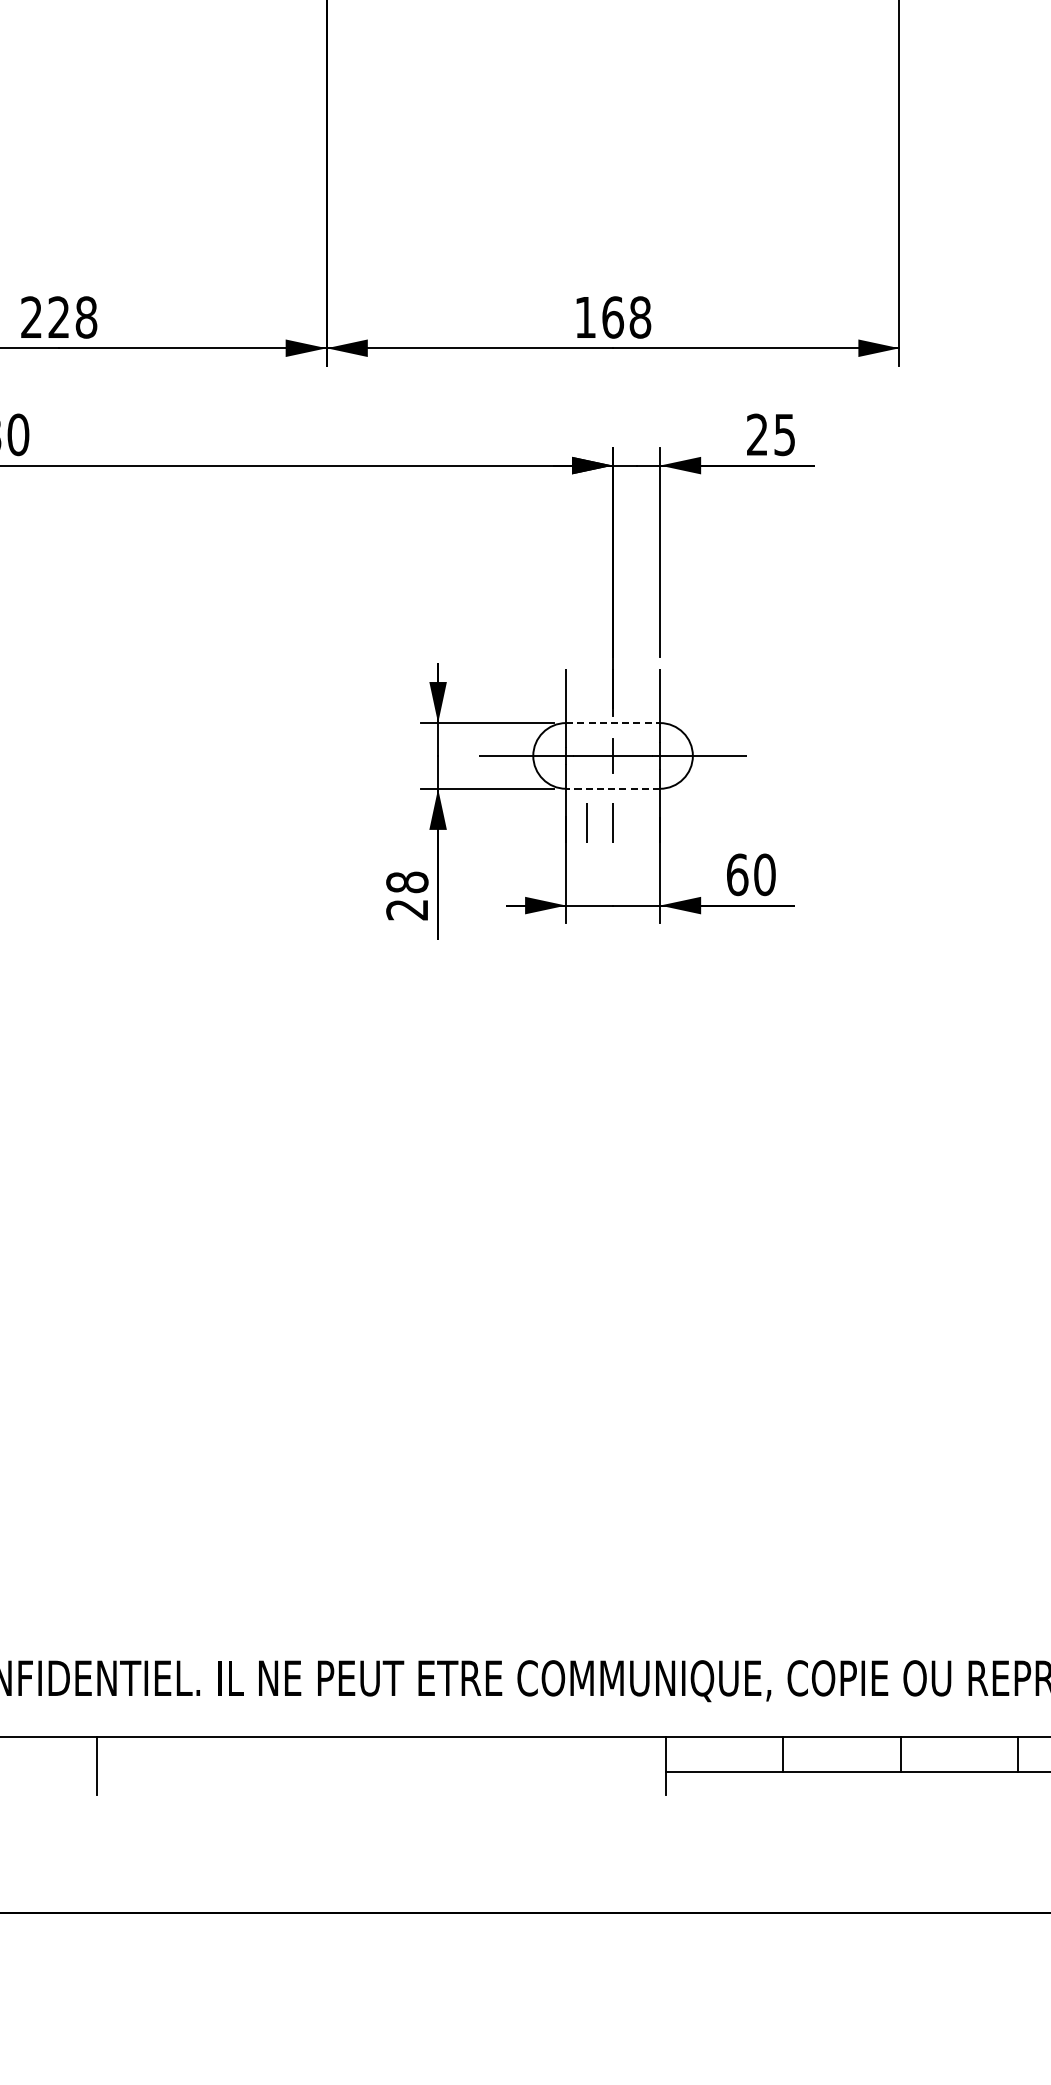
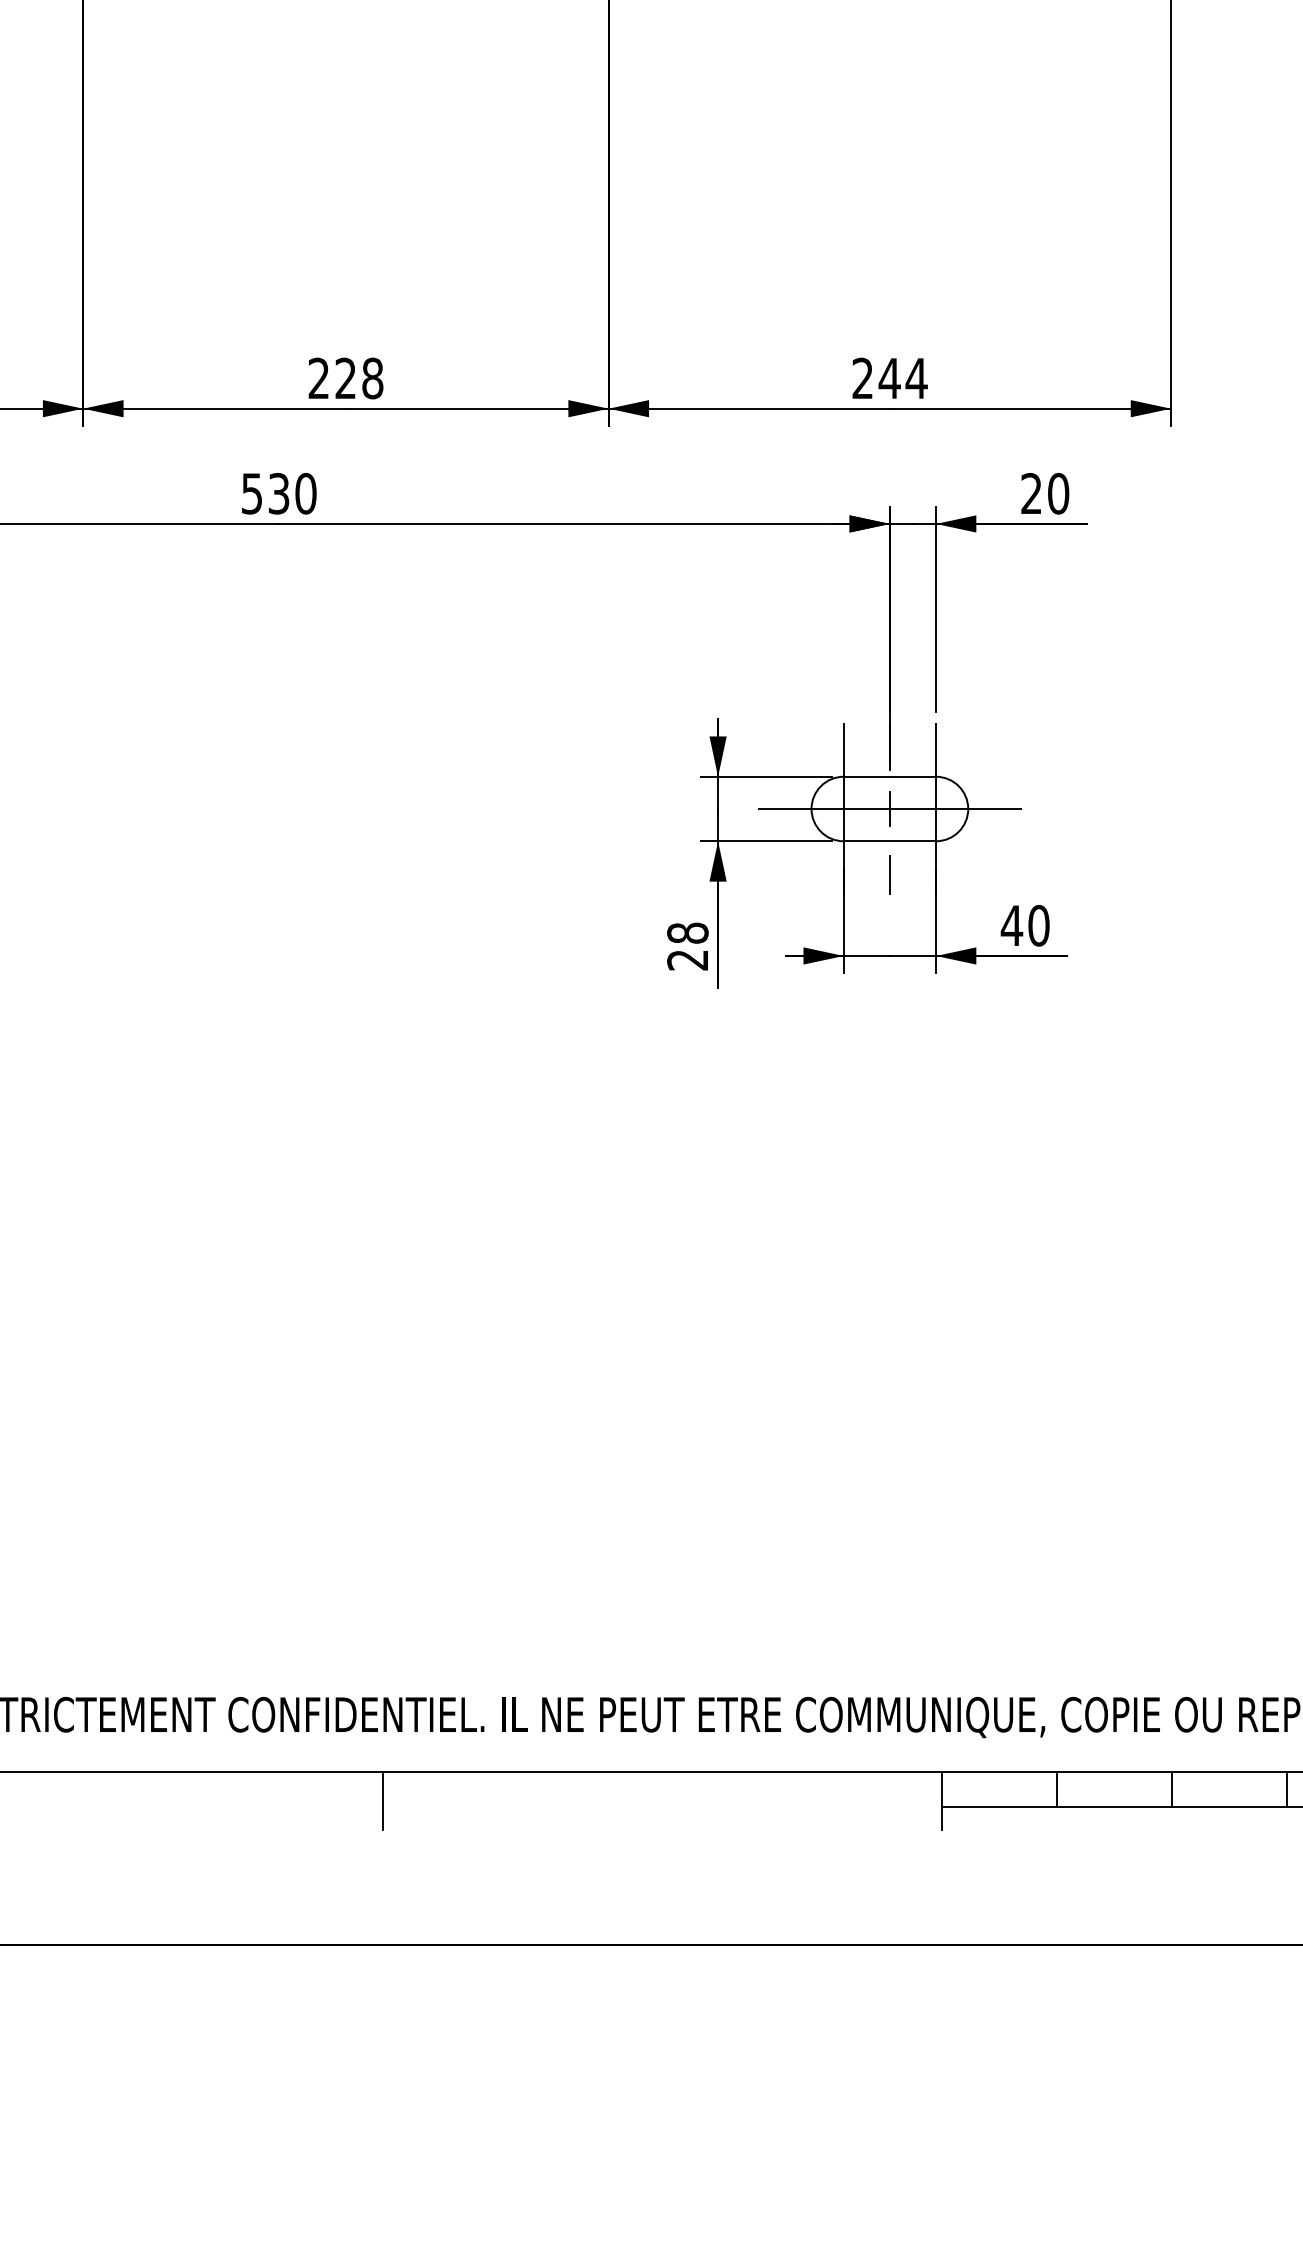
text: (612, 317) -> (889, 378), 168 -> 244
text: (784, 434) -> (1058, 493), 25 -> 20
line: (613, 722) -> (890, 776), dashed -> solid
line: (612, 789) -> (889, 841), dashed -> solid
line: (586, 822) -> (863, 874), removed
text: (736, 874) -> (1011, 925), 60 -> 40

